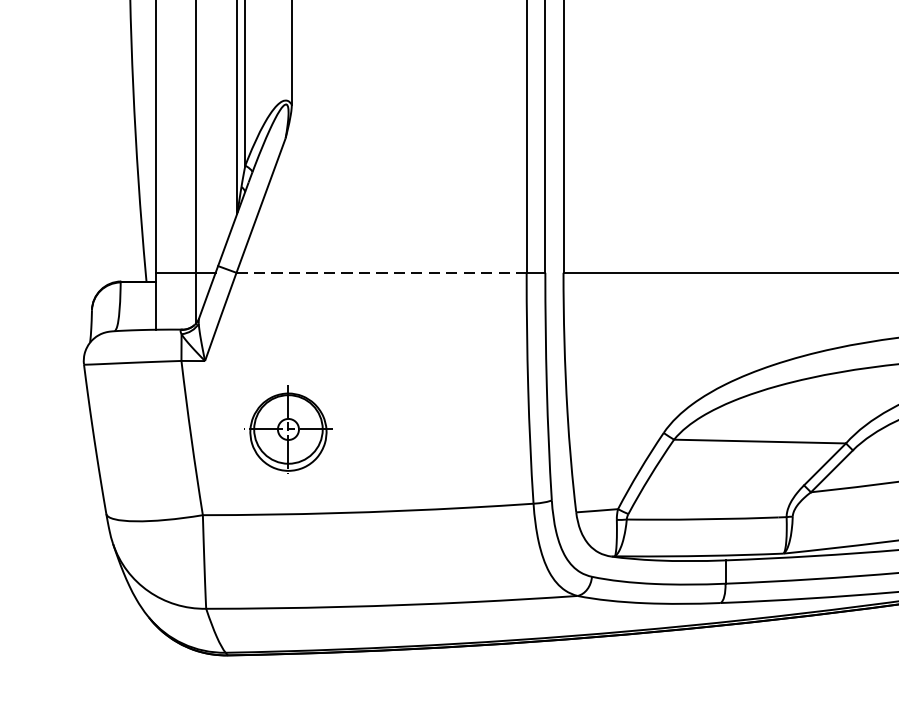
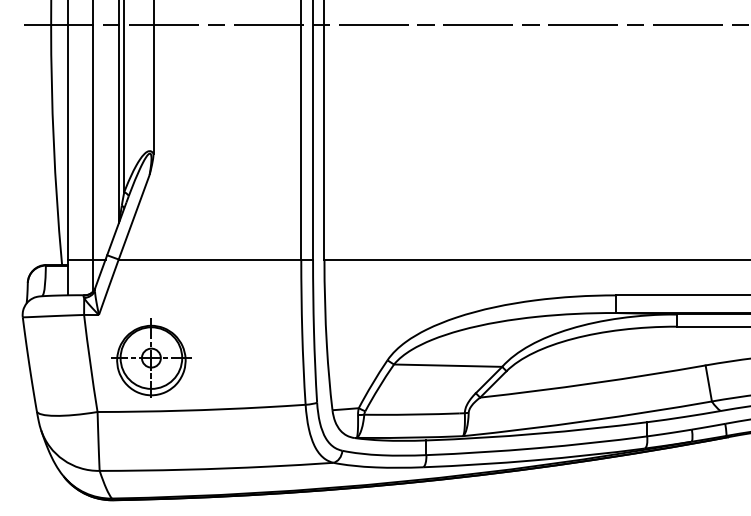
line: (382, 272) -> (210, 259), dashed -> solid
part: (288, 428) -> (151, 357), size x1.43

